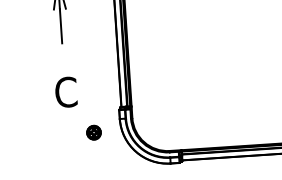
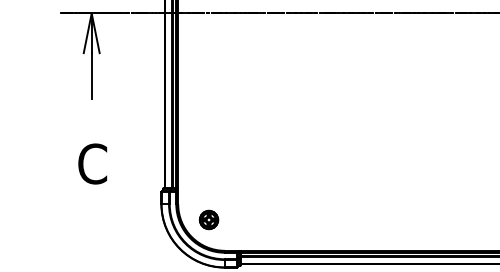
part: (93, 132) -> (208, 219), moved

